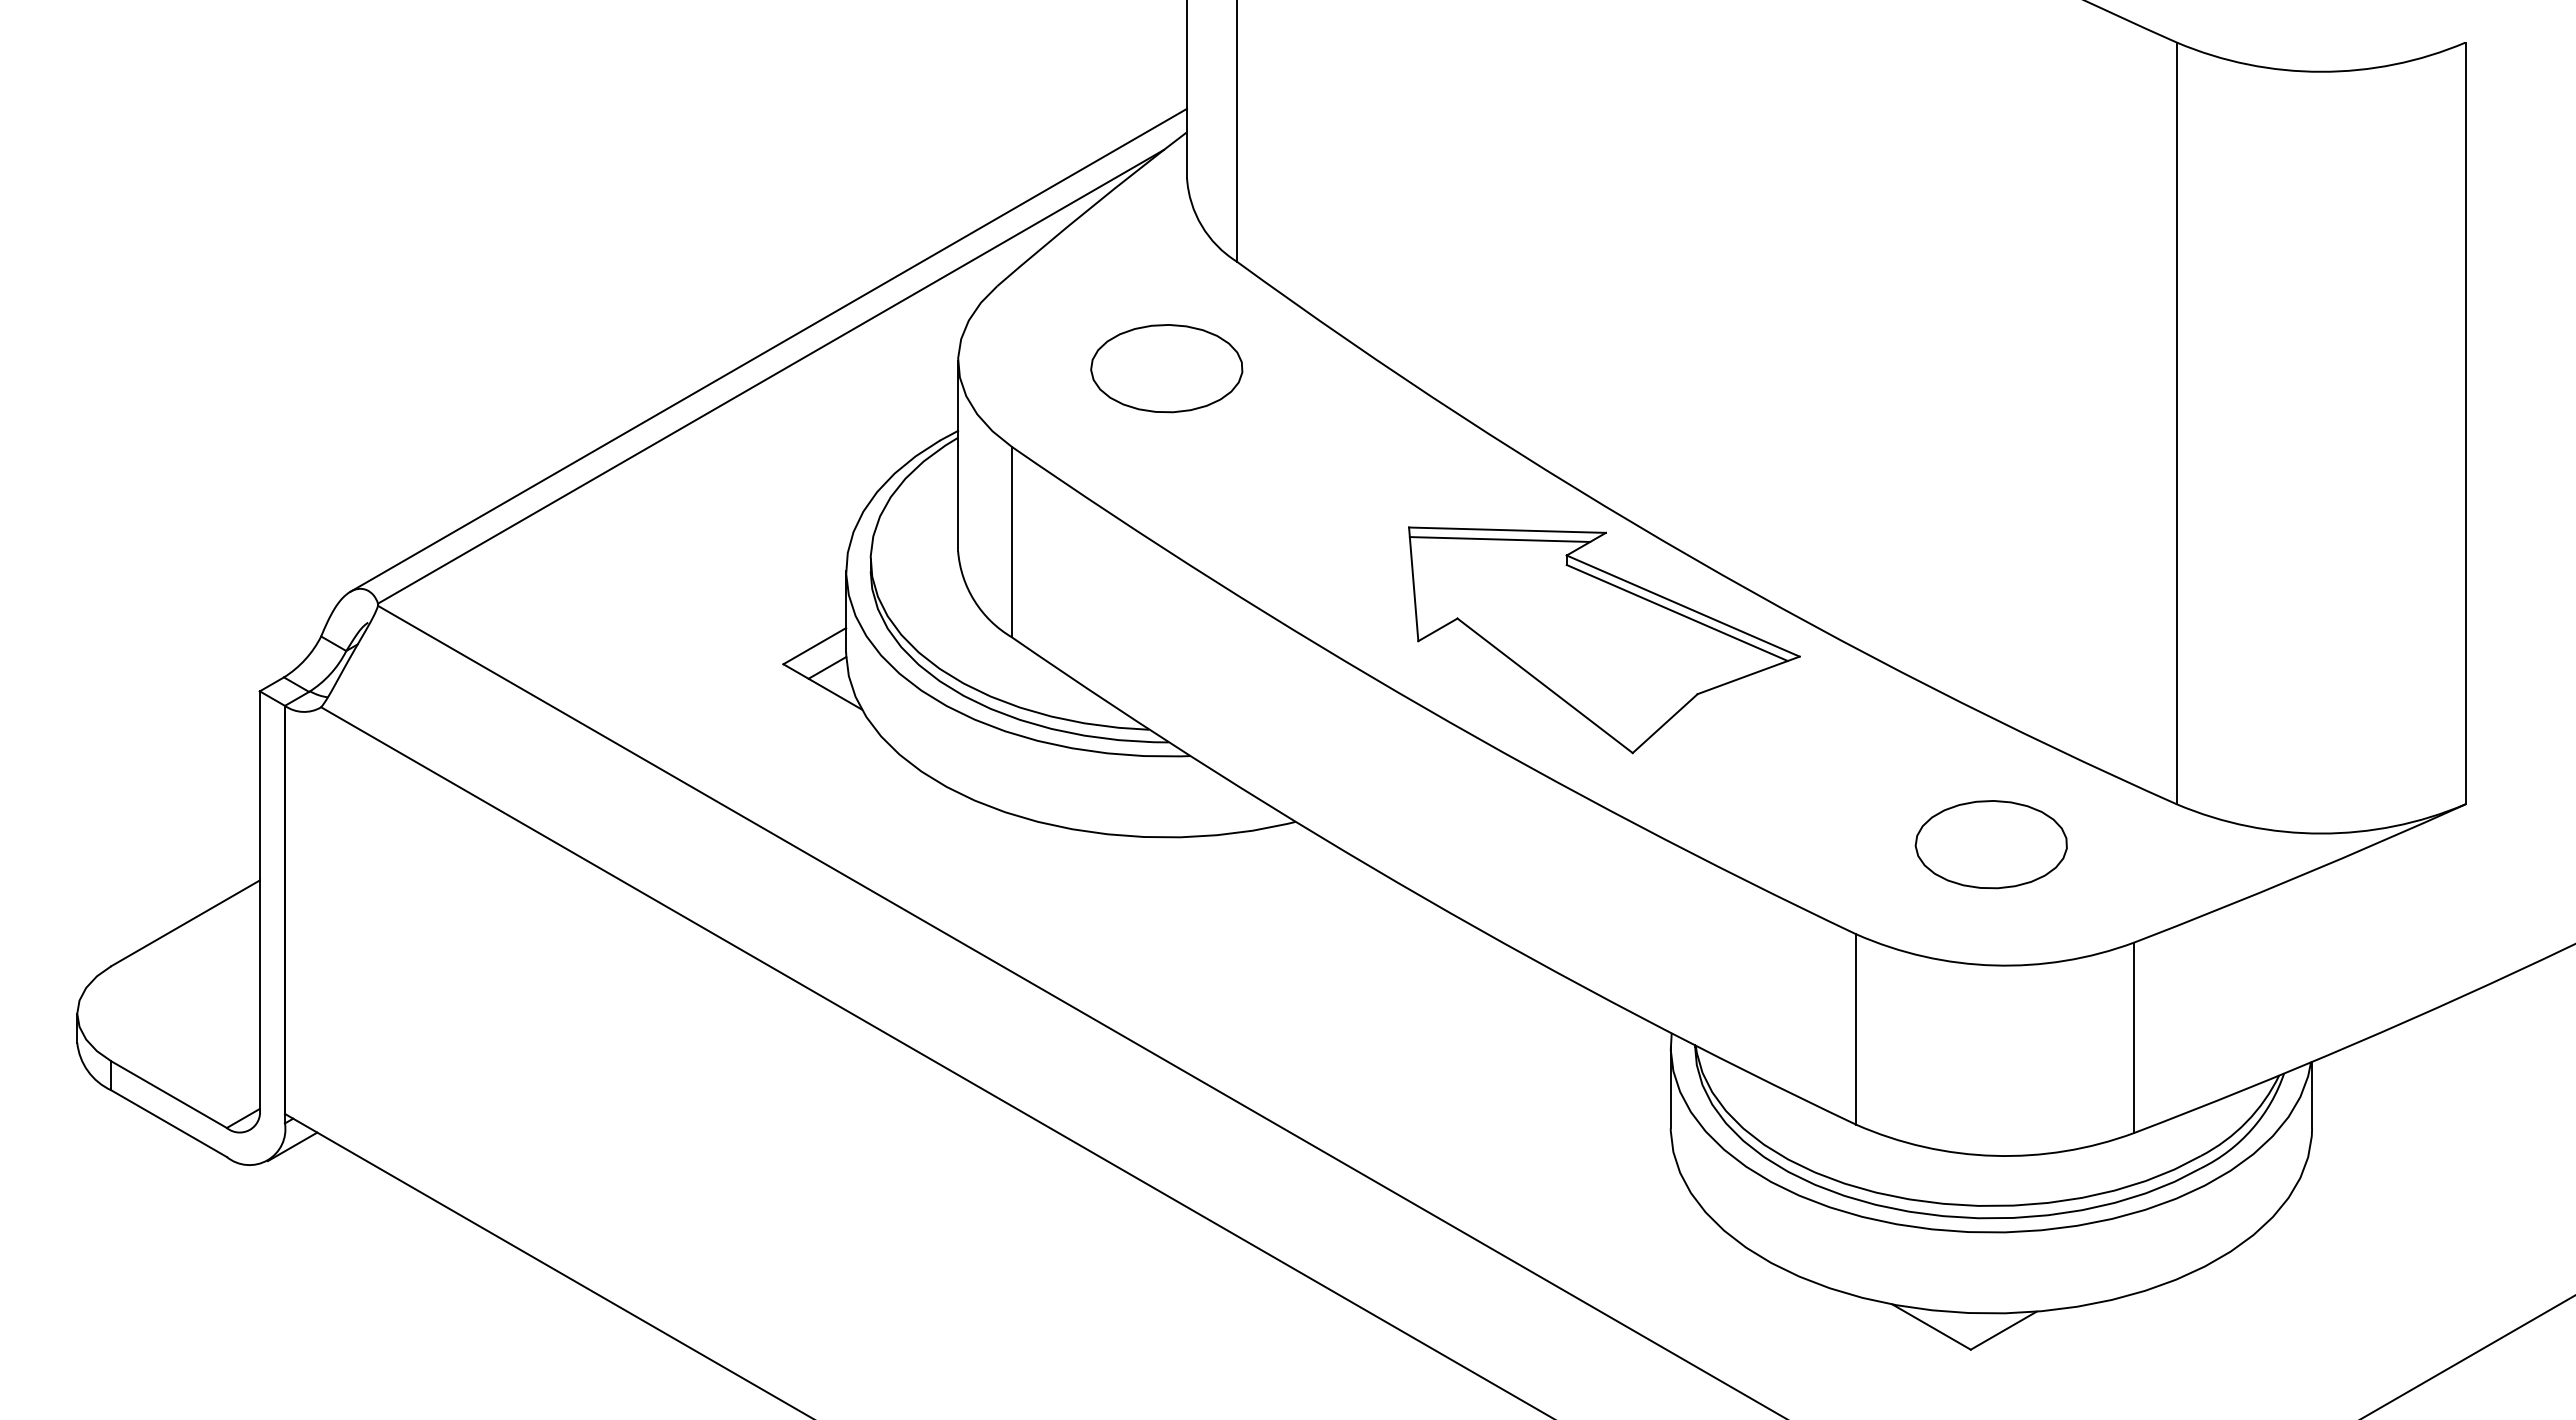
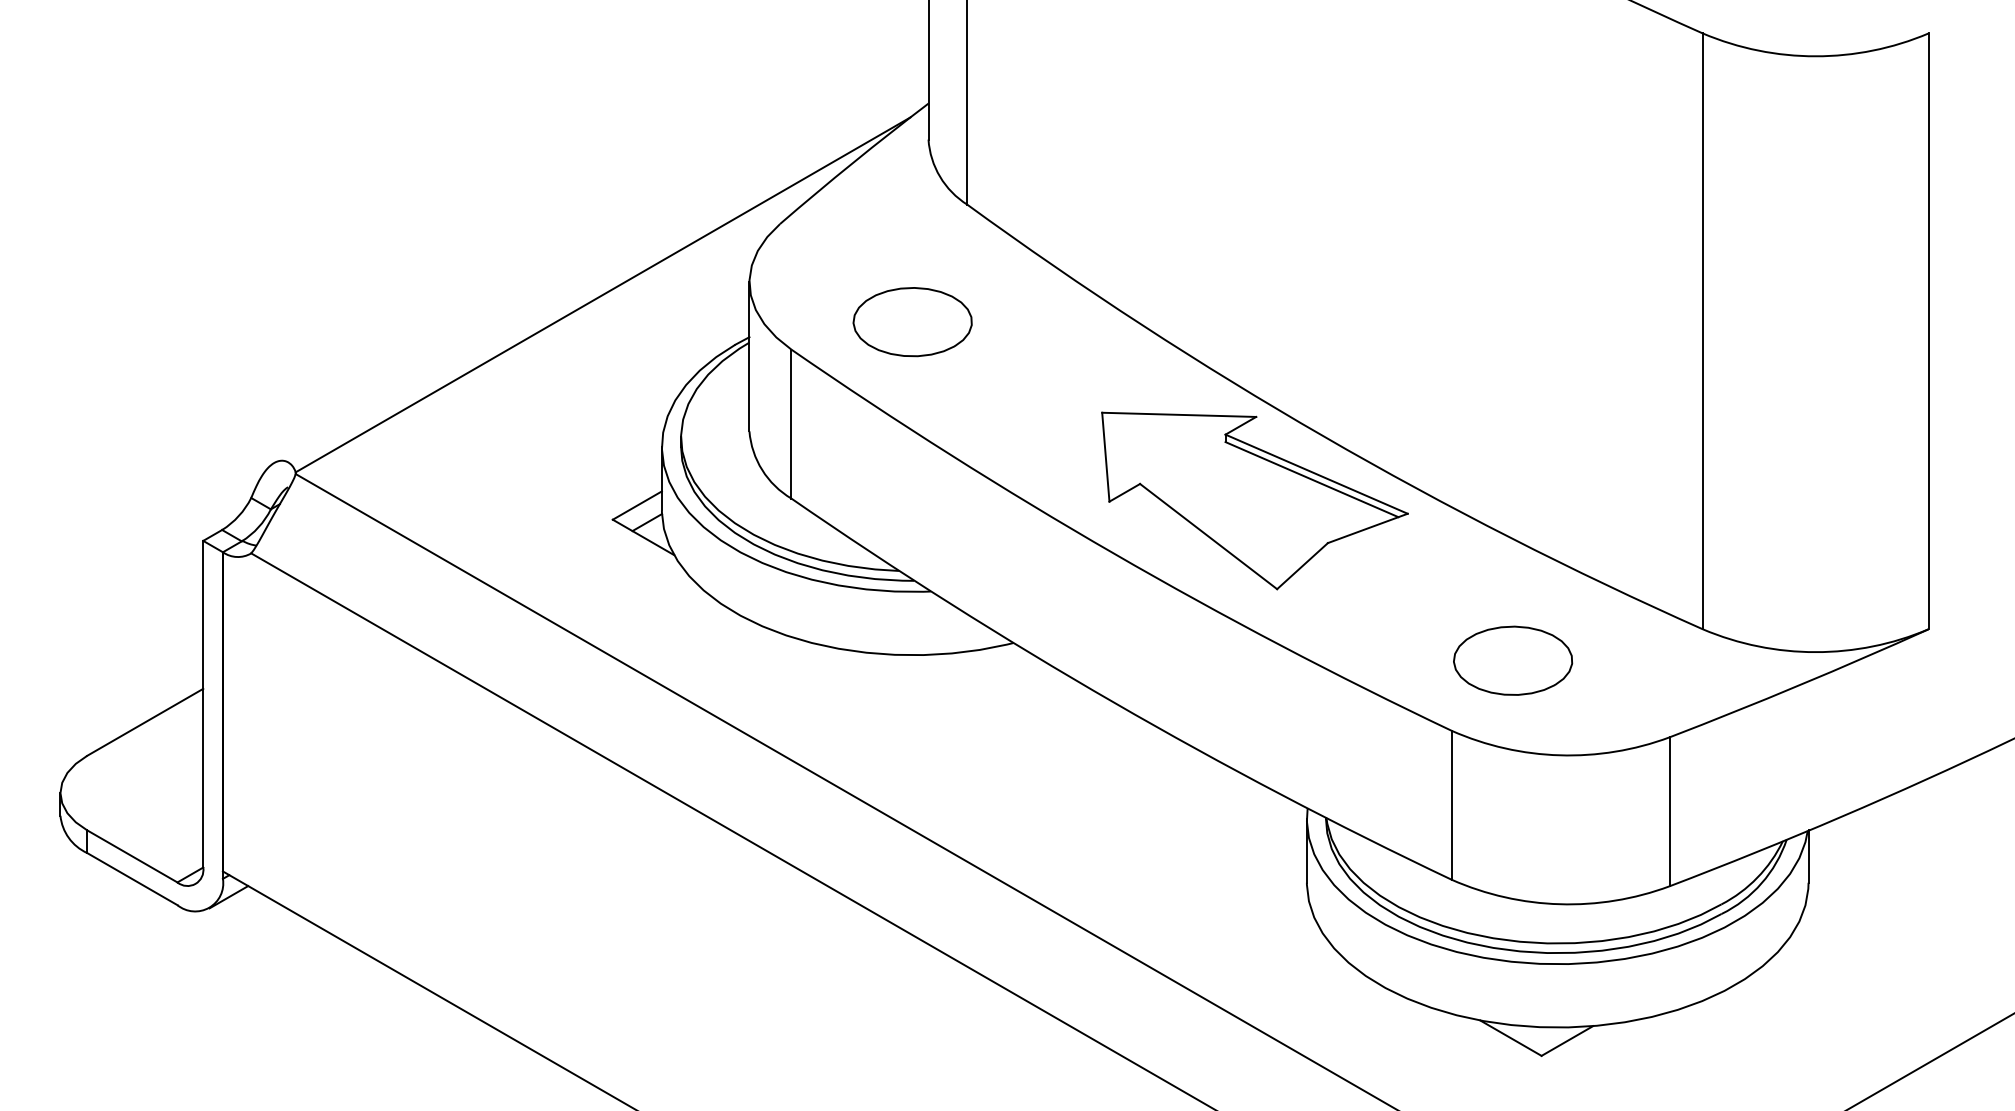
line: (768, 349) -> (601, 273), removed
part: (1166, 368) -> (912, 322), moved
line: (1499, 539) -> (1172, 422), removed
part: (1990, 844) -> (1512, 660), moved

